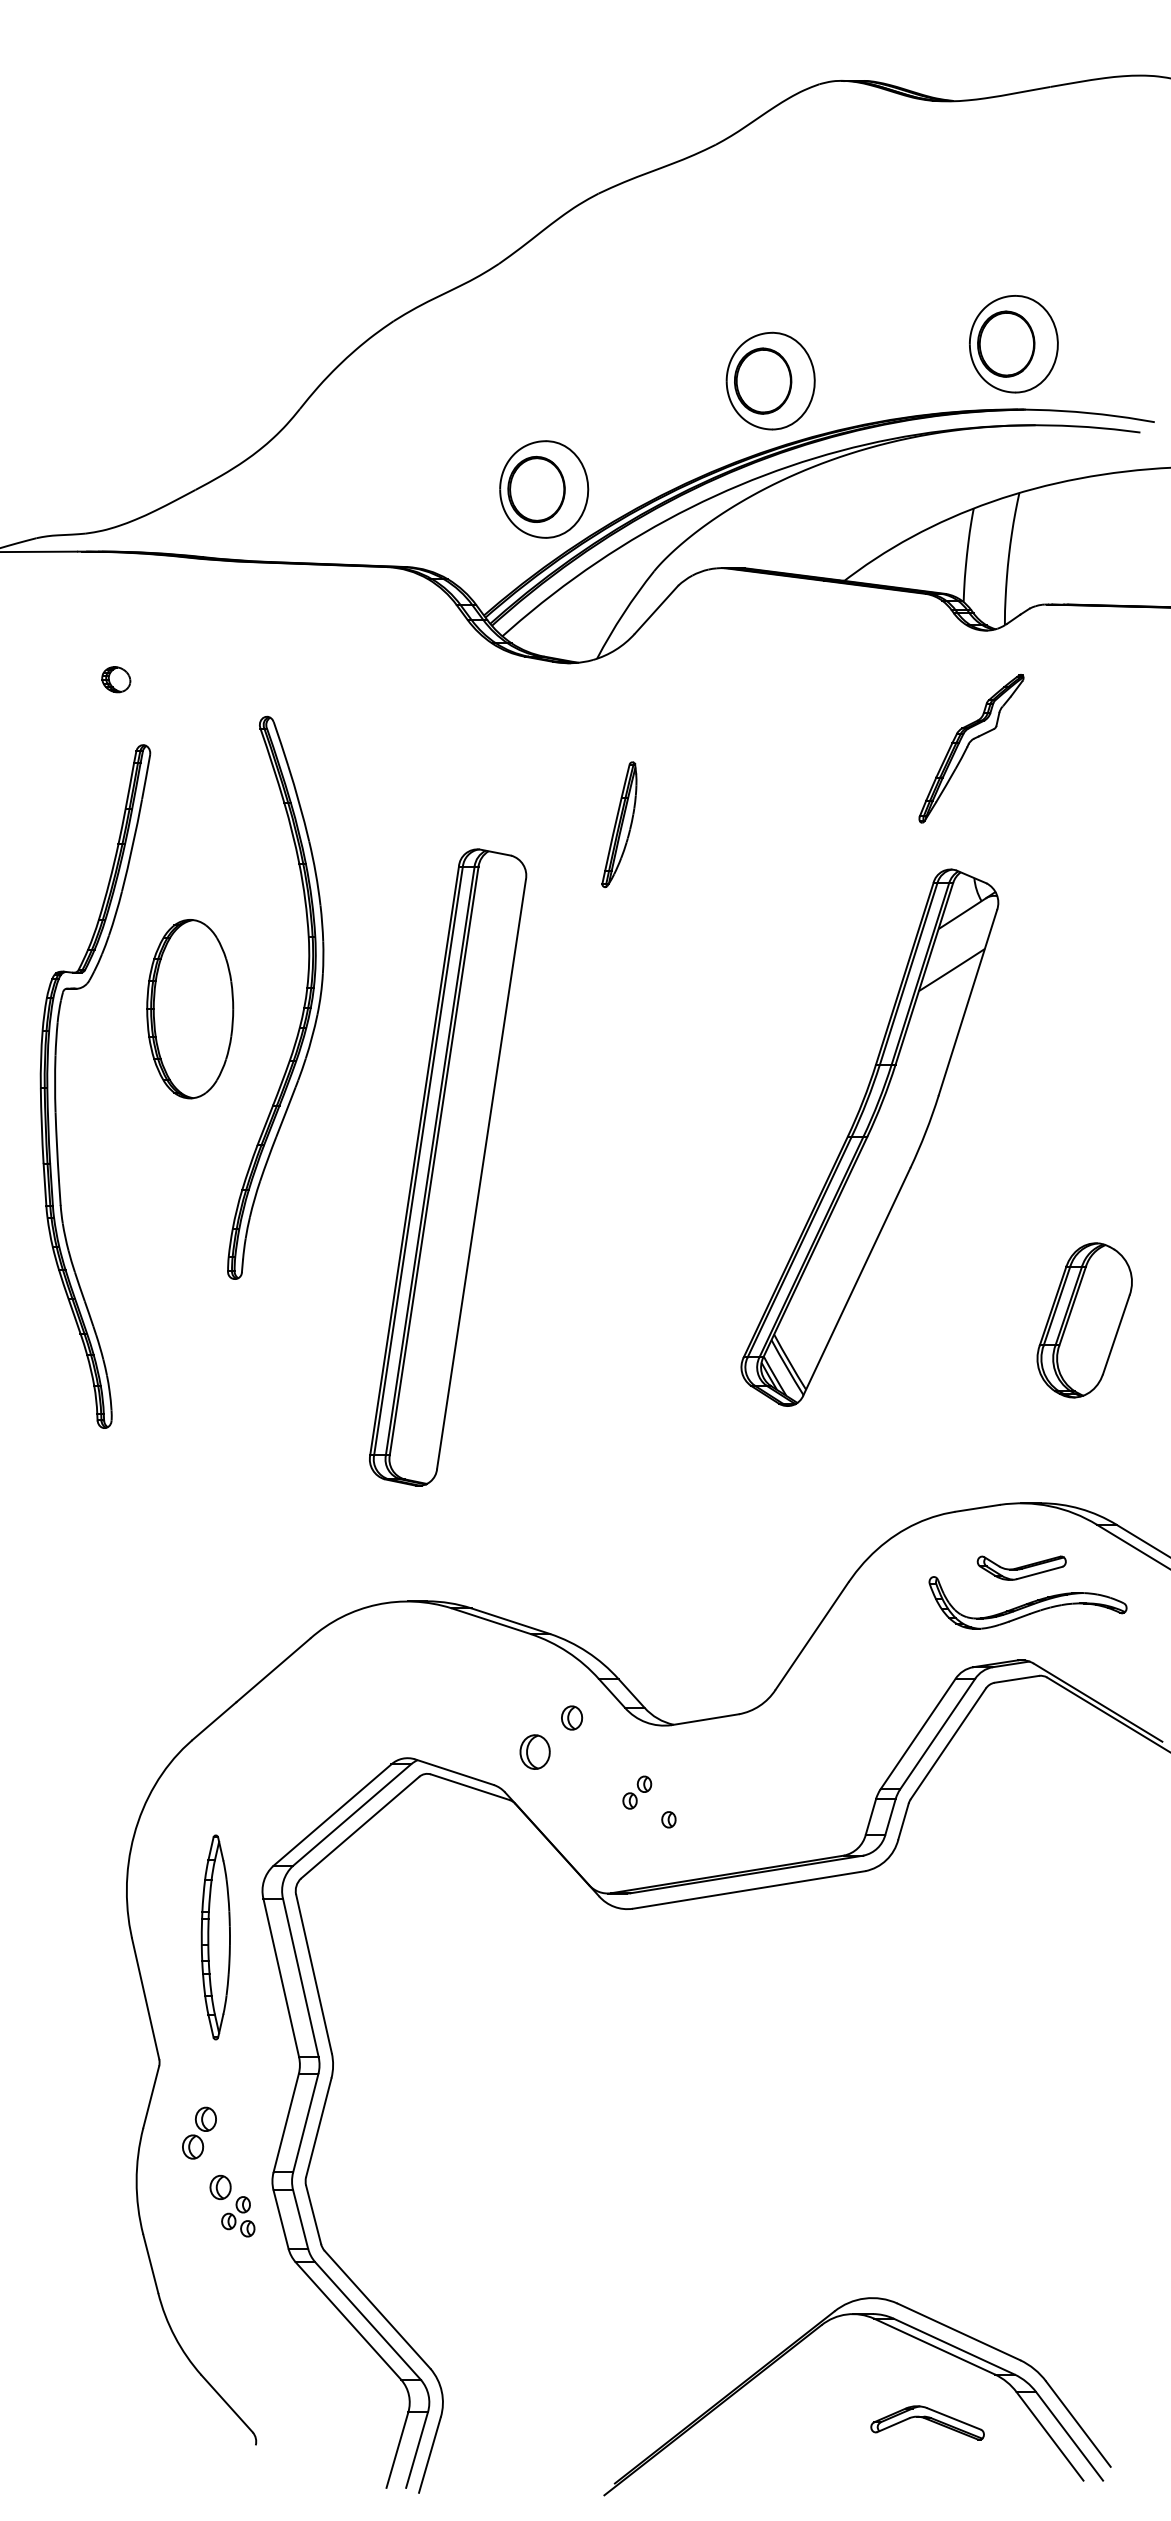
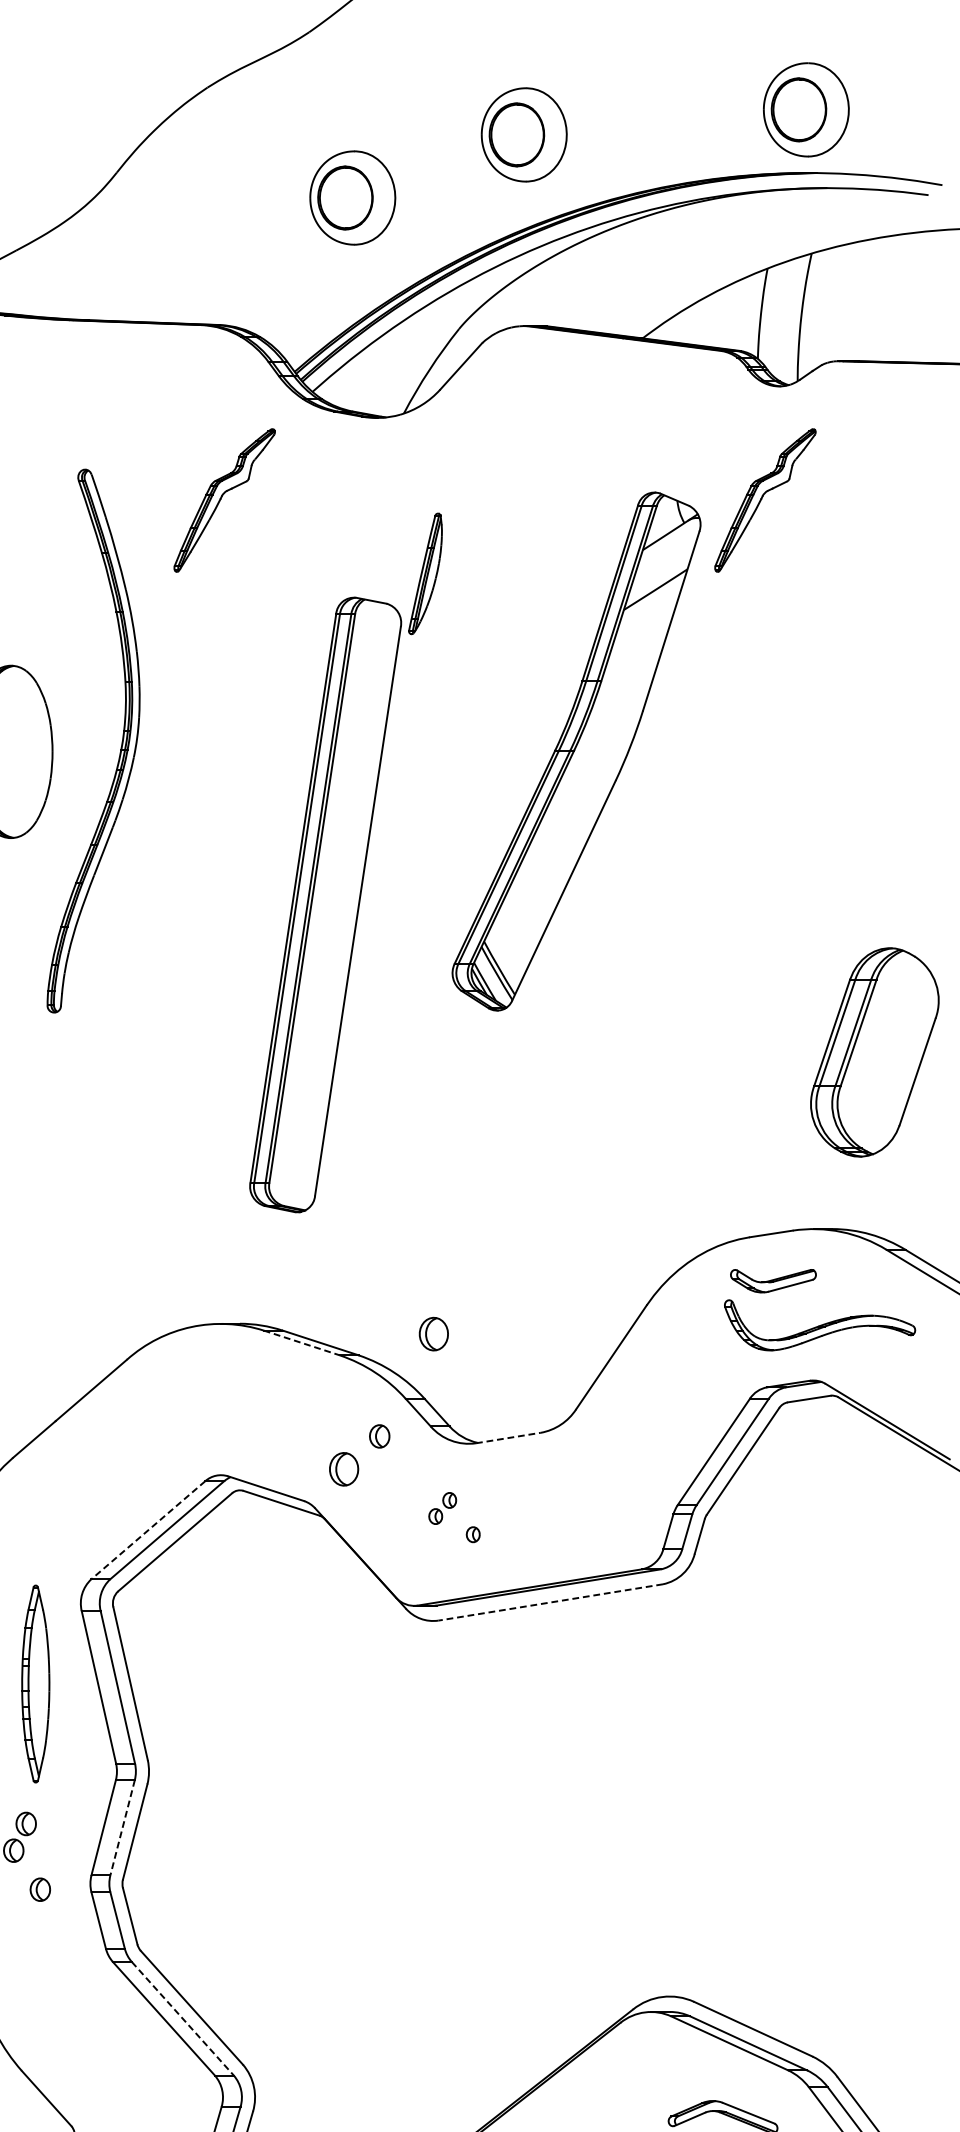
part: (770, 380) -> (524, 134), moved
part: (544, 489) -> (353, 198), moved
part: (411, 748) -> (224, 500), added
part: (869, 1137) -> (576, 751), moved
part: (448, 1167) -> (326, 904), moved
part: (1084, 1320) -> (874, 1052), size x1.4
part: (1021, 1567) -> (773, 1280), moved
part: (627, 1611) -> (433, 1333), added
line: (491, 1621) -> (301, 1343), solid -> dashed
line: (705, 1719) -> (508, 1437), solid -> dashed
line: (332, 1815) -> (148, 1530), solid -> dashed
line: (749, 1889) -> (551, 1602), solid -> dashed
part: (215, 1937) -> (35, 1684), moved
line: (305, 2123) -> (122, 1827), solid -> dashed
part: (238, 2216) -> (57, 1917), removed
line: (368, 2321) -> (183, 2019), solid -> dashed

